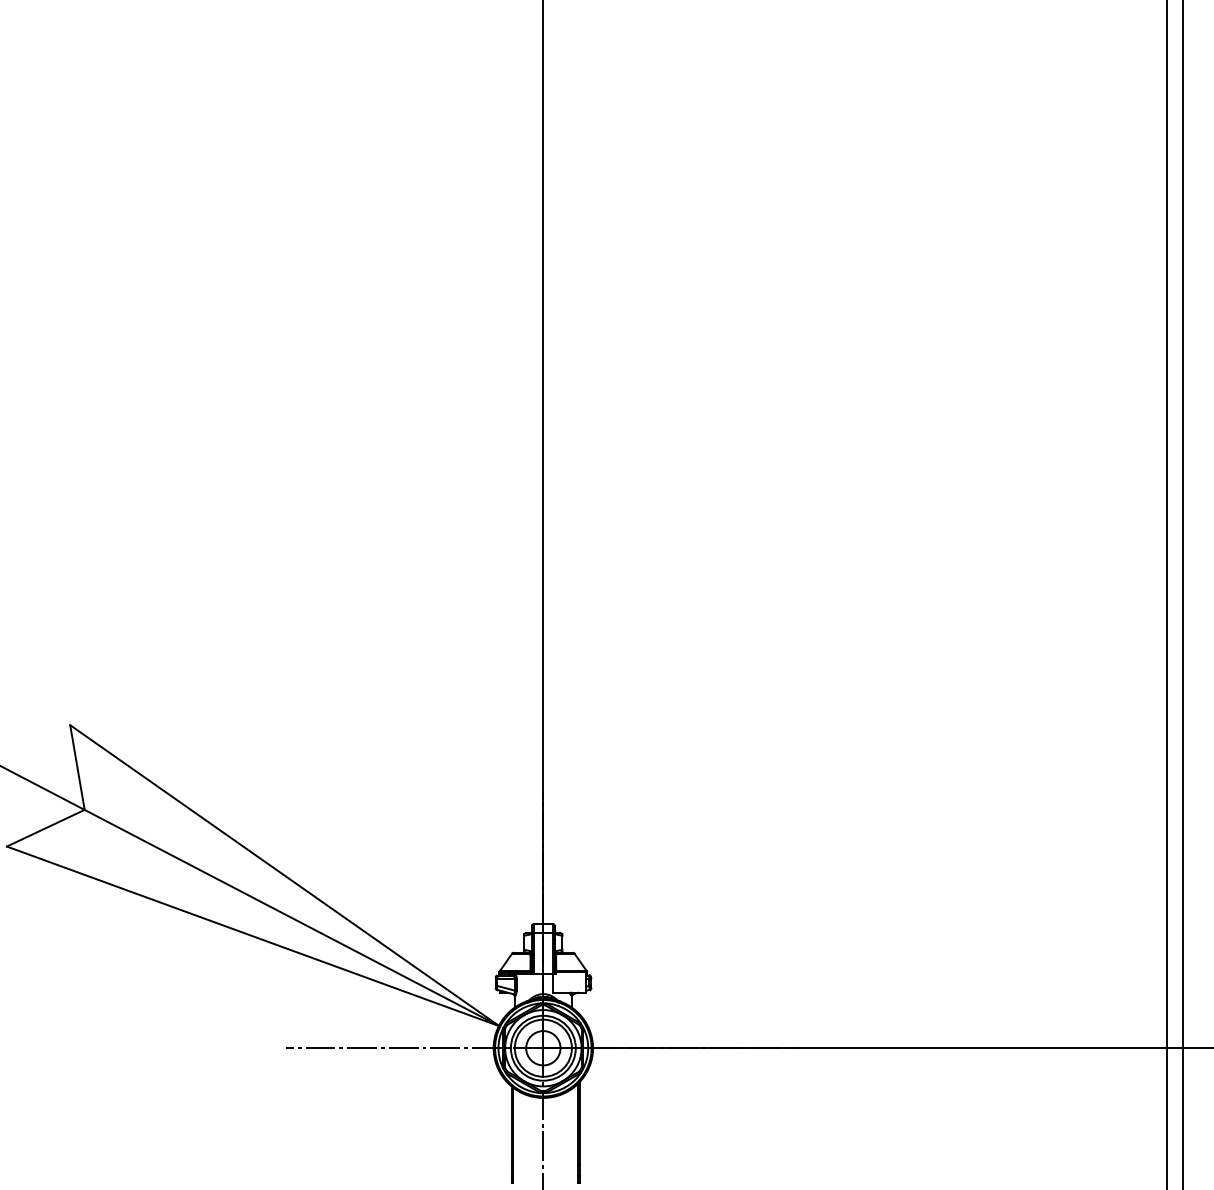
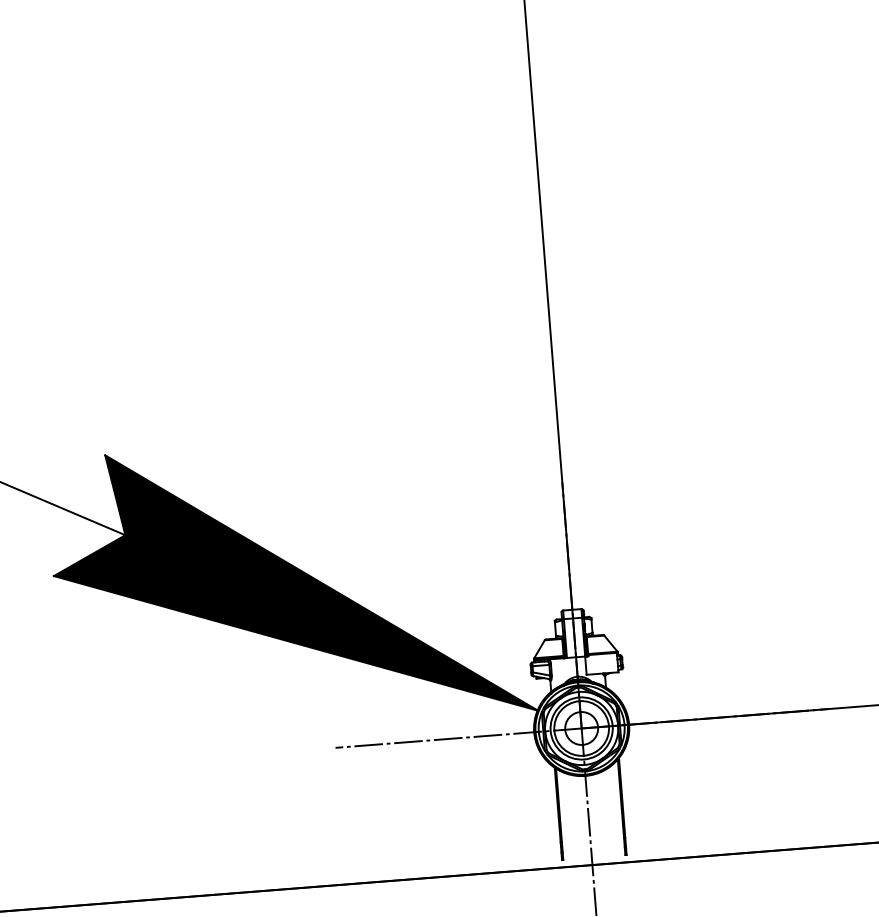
fill: (252, 875) -> (290, 585), added

